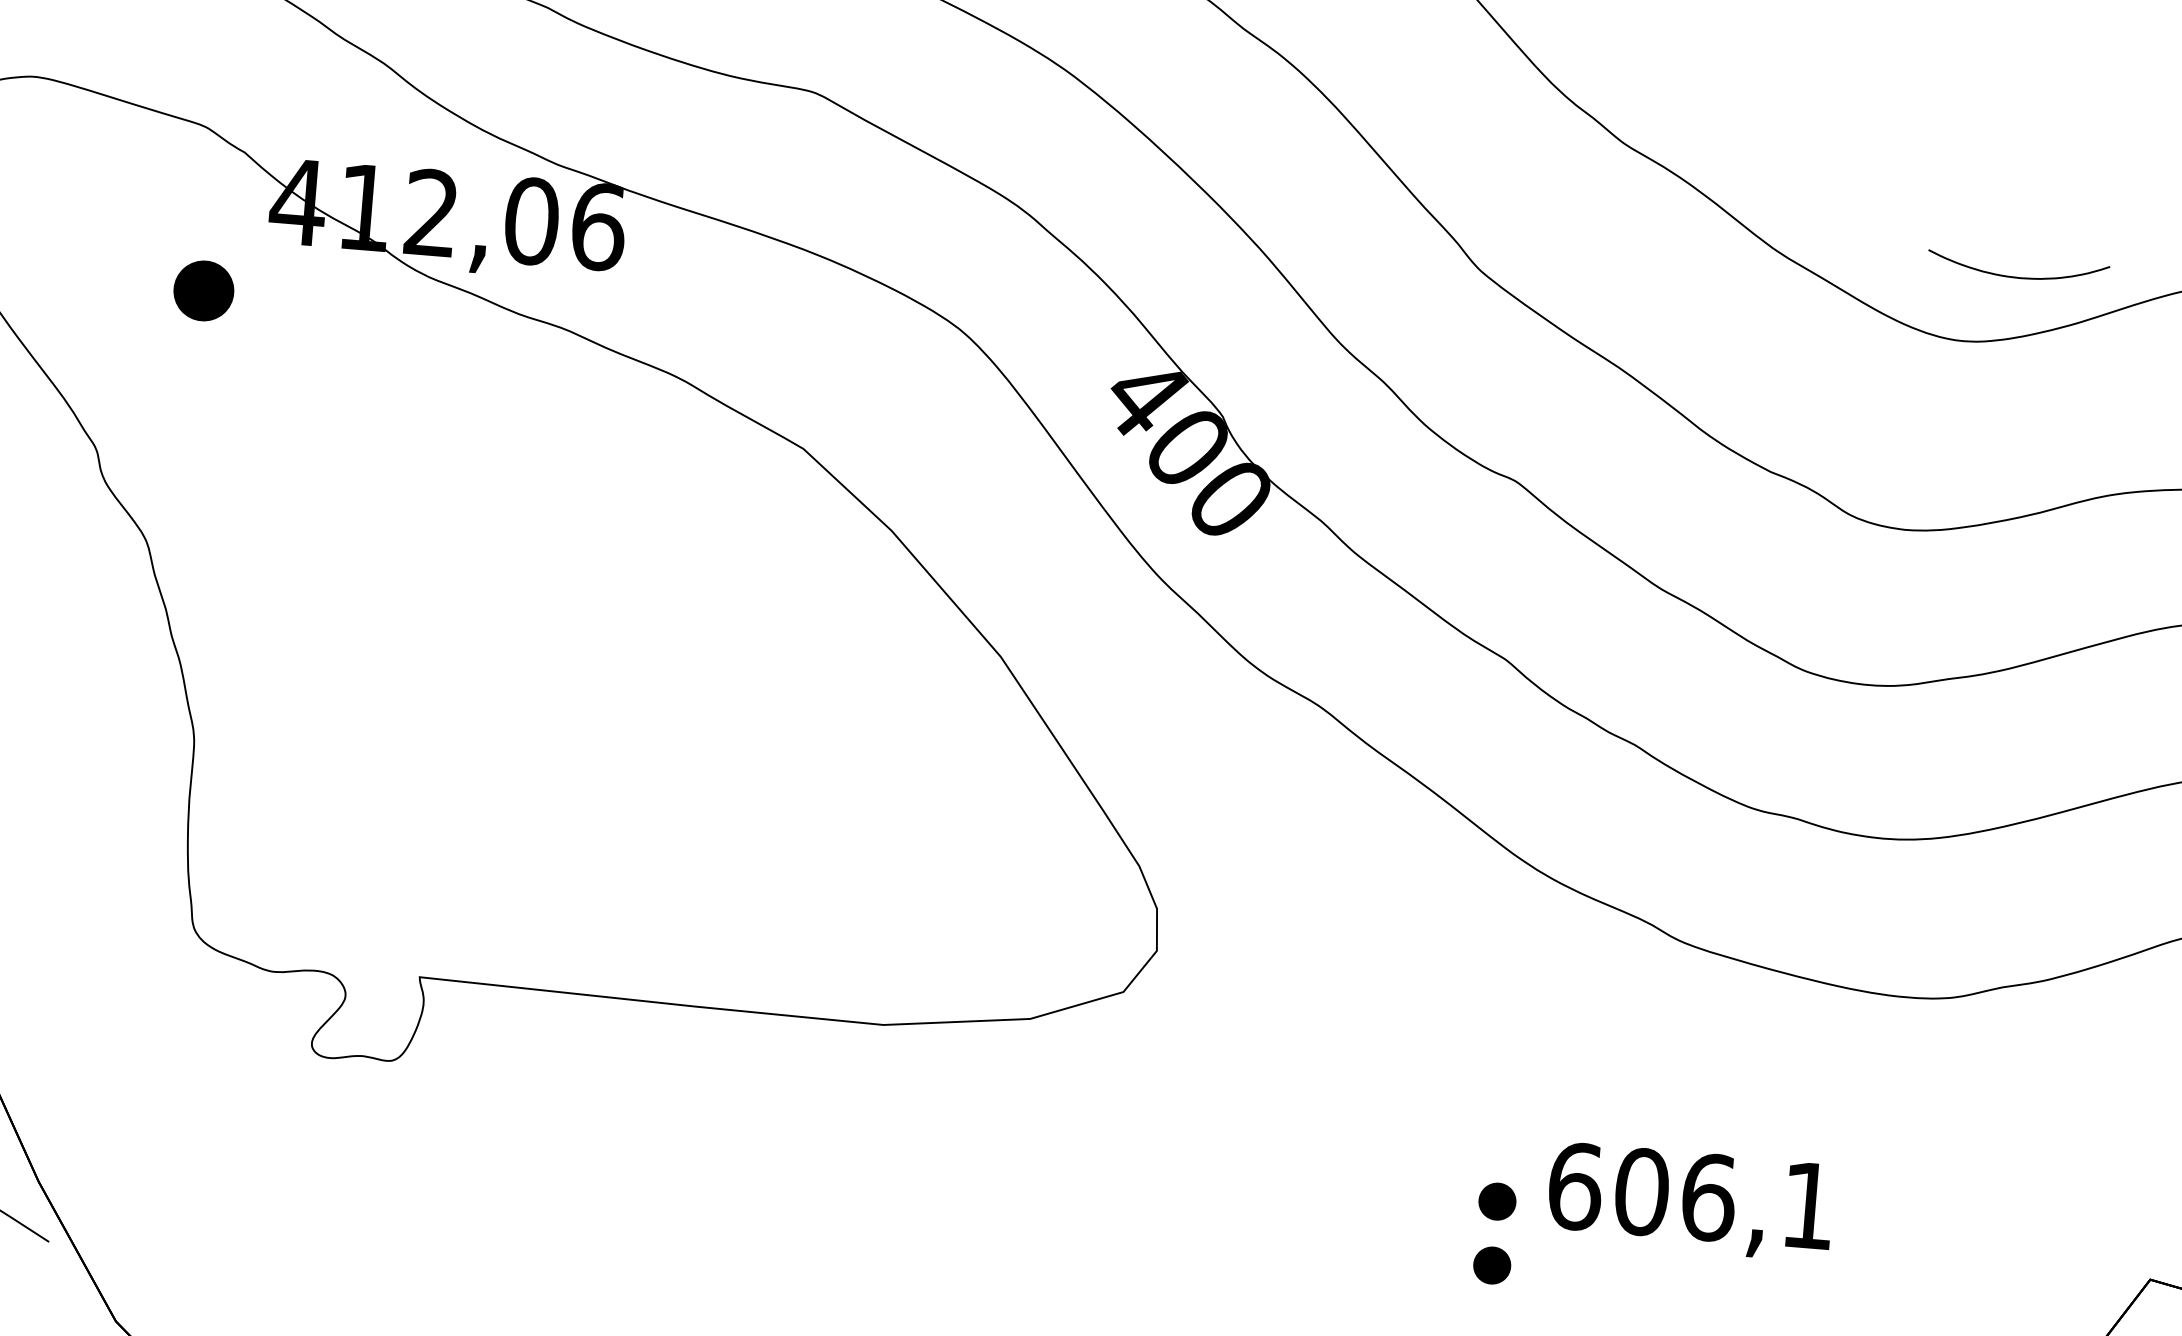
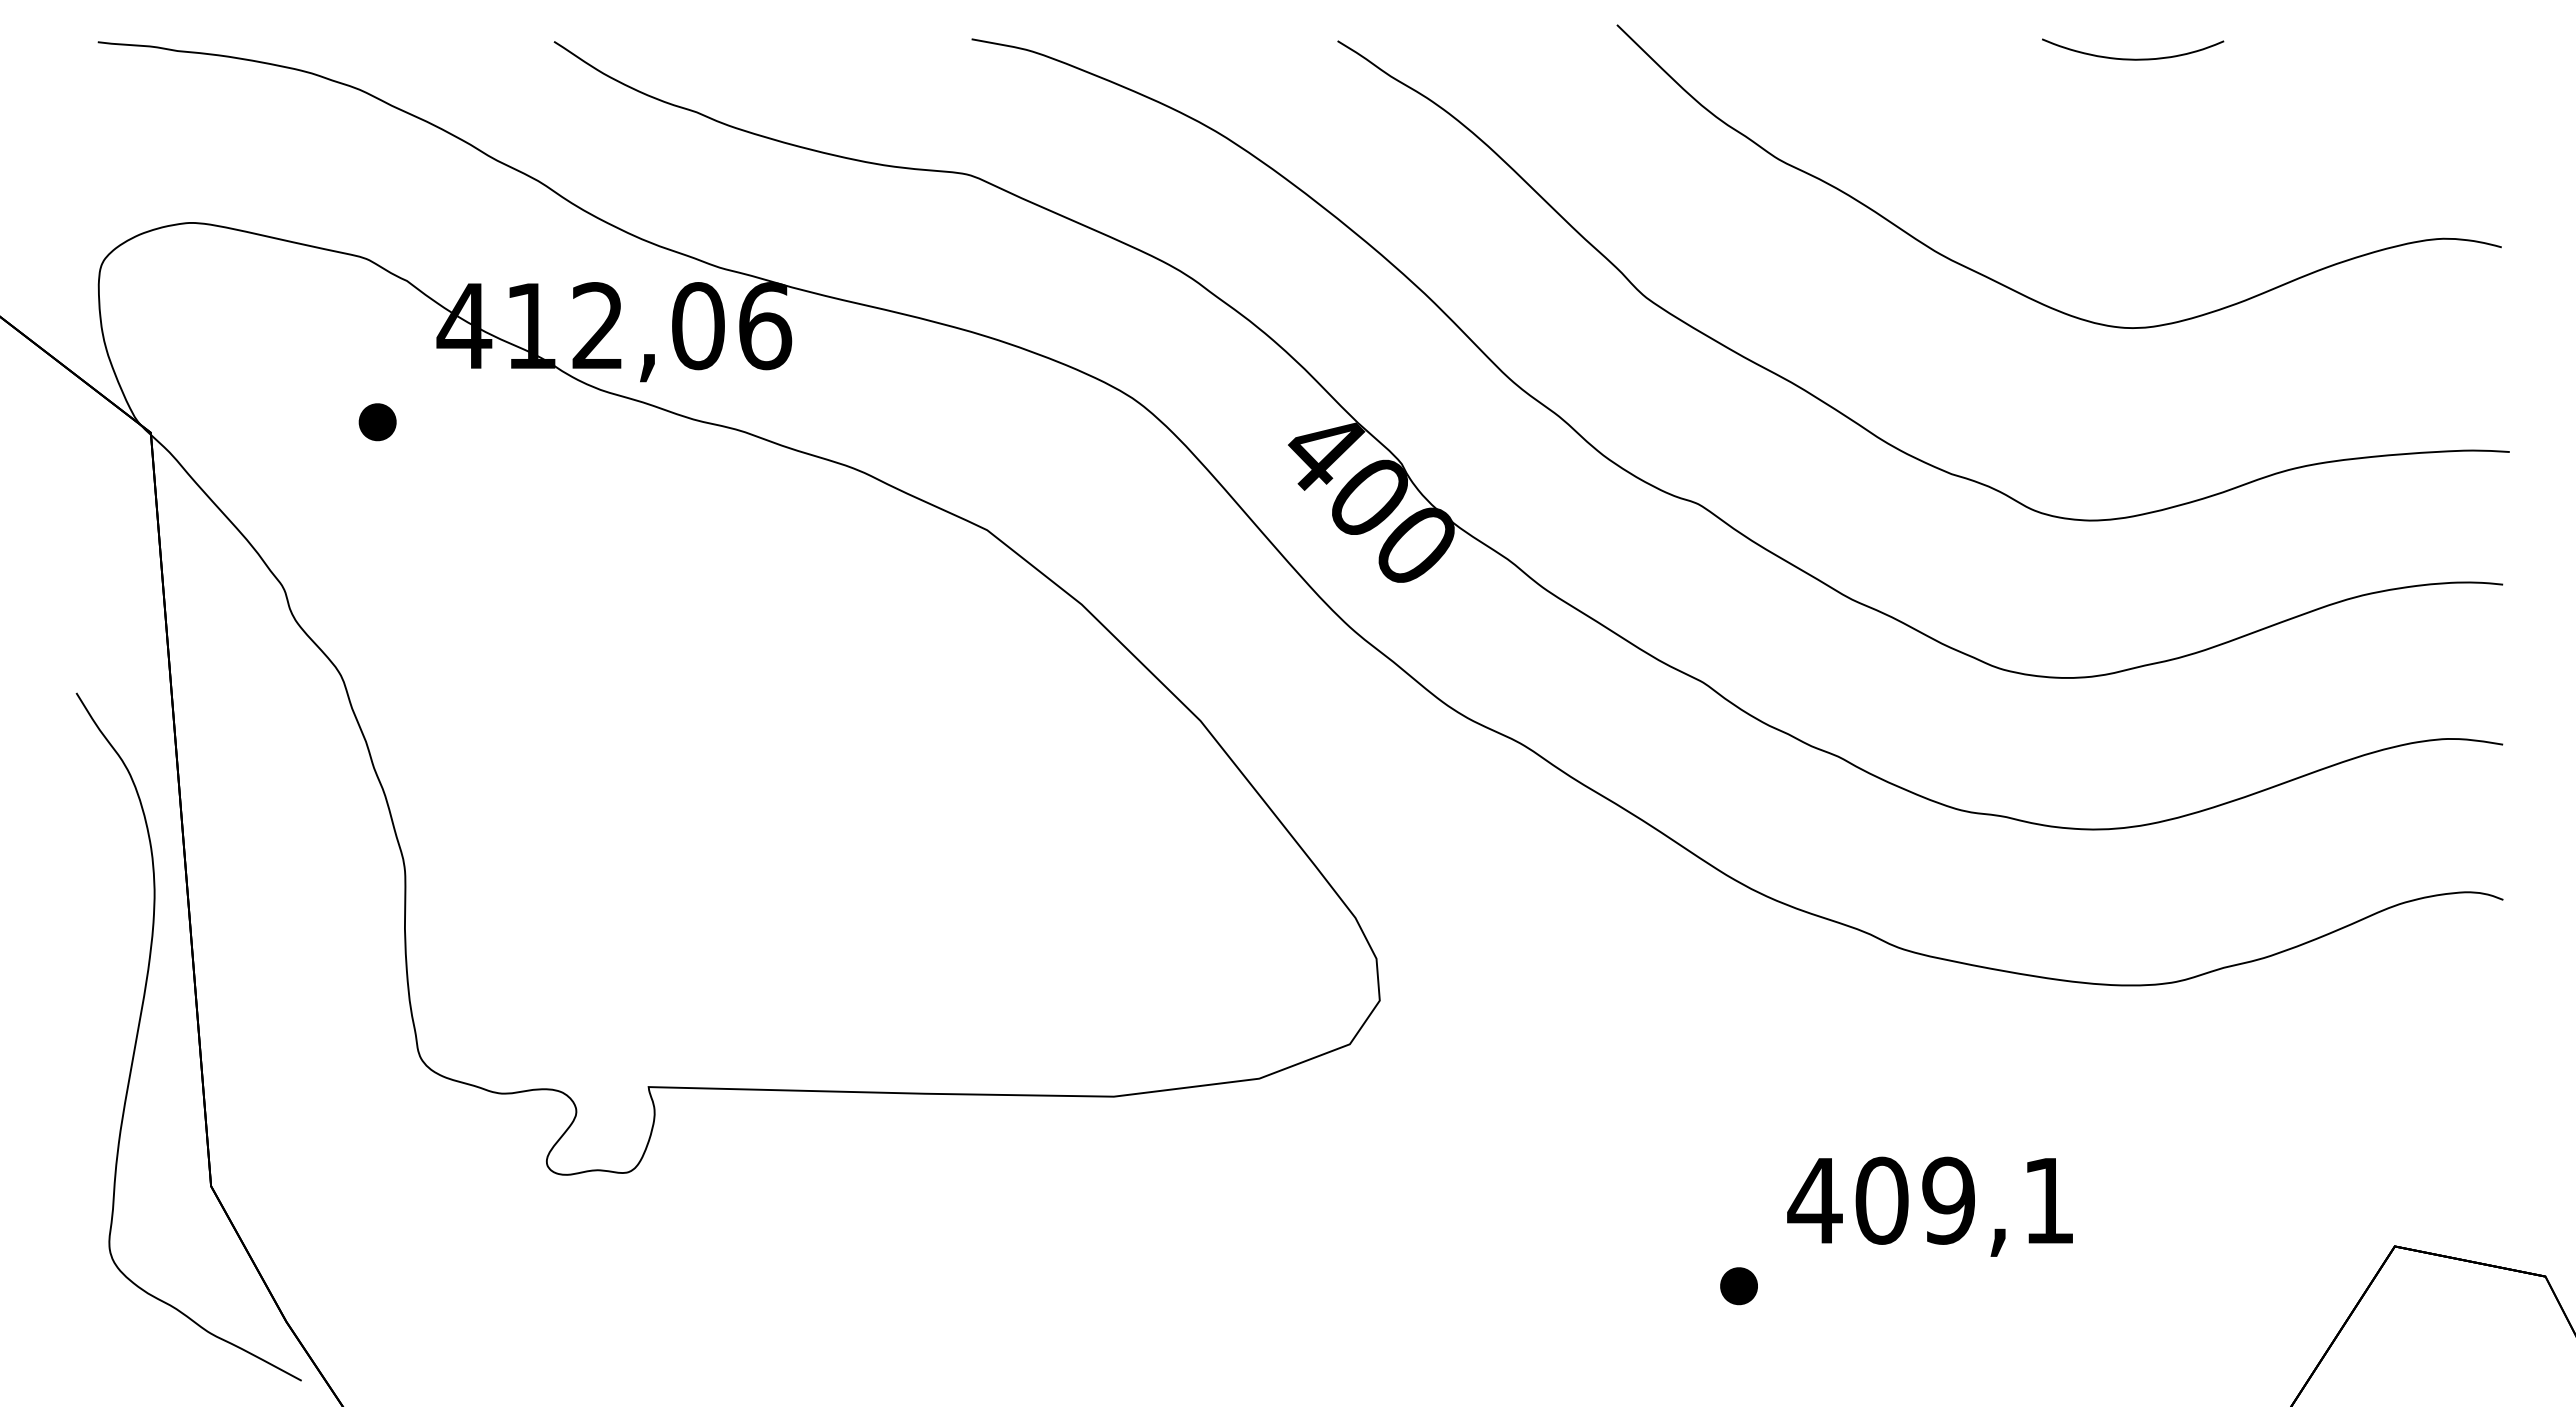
curve: (2018, 276) -> (2133, 58), moved
part: (203, 291) -> (377, 422), size x0.62
text: (1641, 1191) -> (1881, 1200), 606,1 -> 409,1
part: (1496, 1201) -> (1738, 1222), removed

